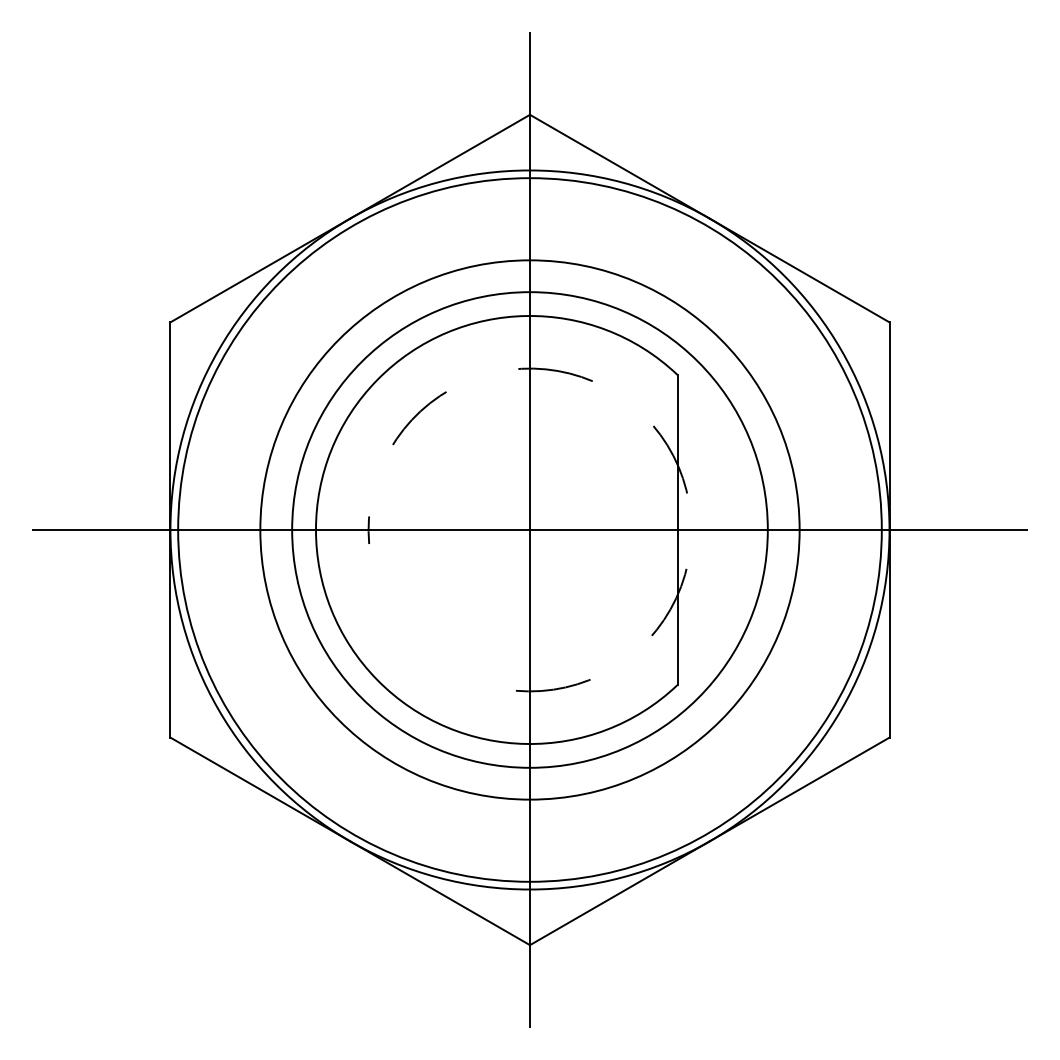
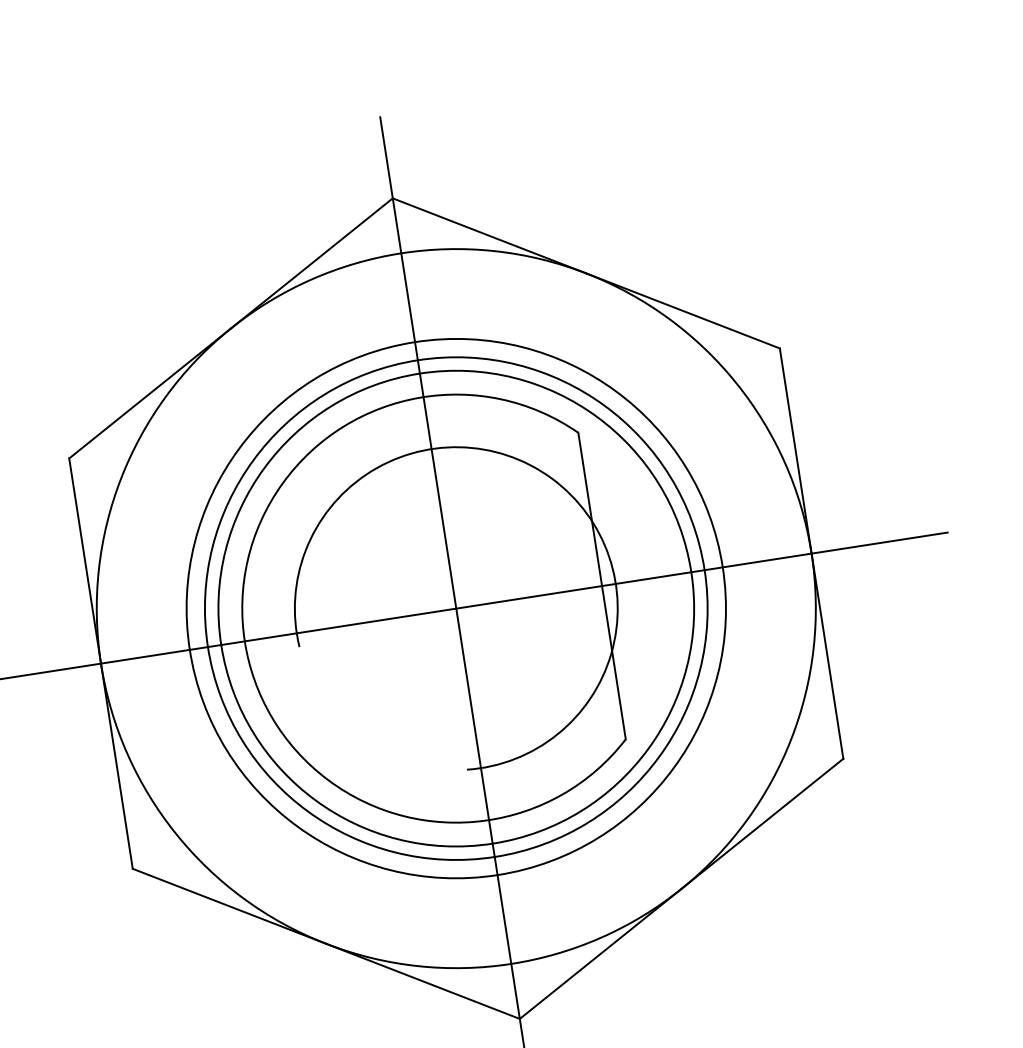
arc: (644, 415) -> (551, 477), dashed -> solid
circle: (529, 529) -> (455, 608), size x0.71

